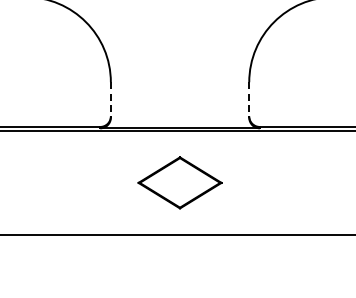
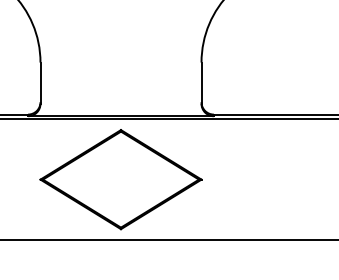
line: (110, 99) -> (40, 82), dashed -> solid
line: (249, 99) -> (201, 82), dashed -> solid
part: (179, 182) -> (120, 179), size x1.67

